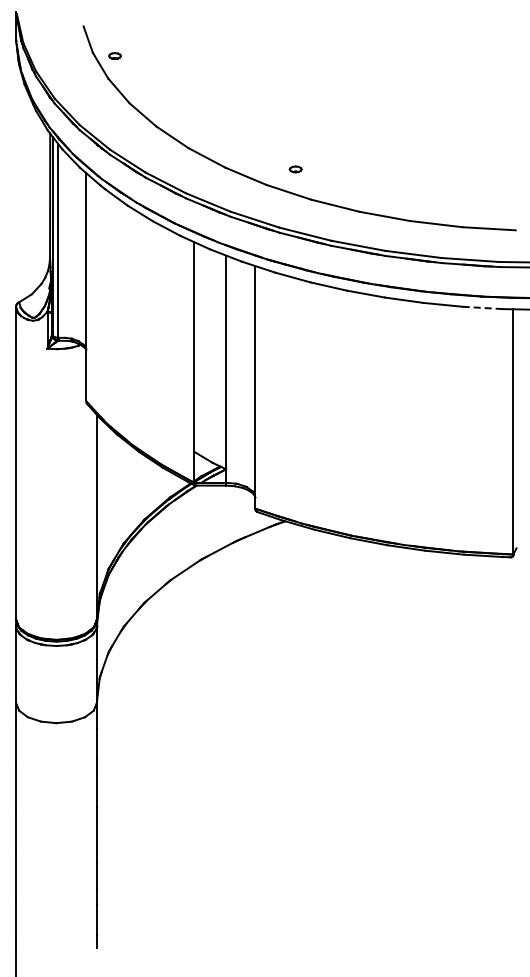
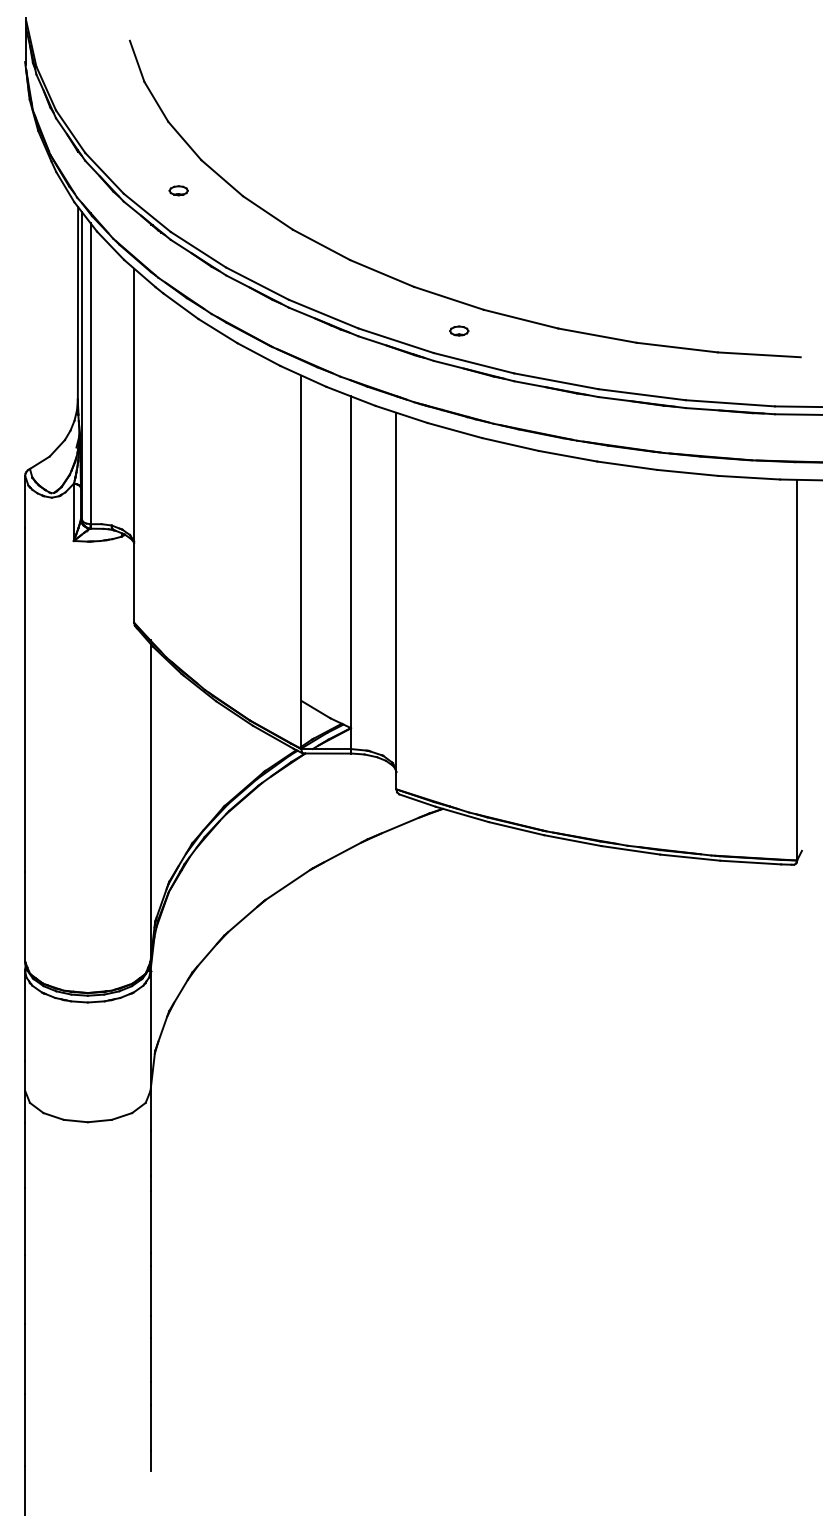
part: (114, 55) -> (177, 189), moved
part: (295, 169) -> (458, 331), moved
line: (482, 307) -> (749, 477), dashed -> solid

